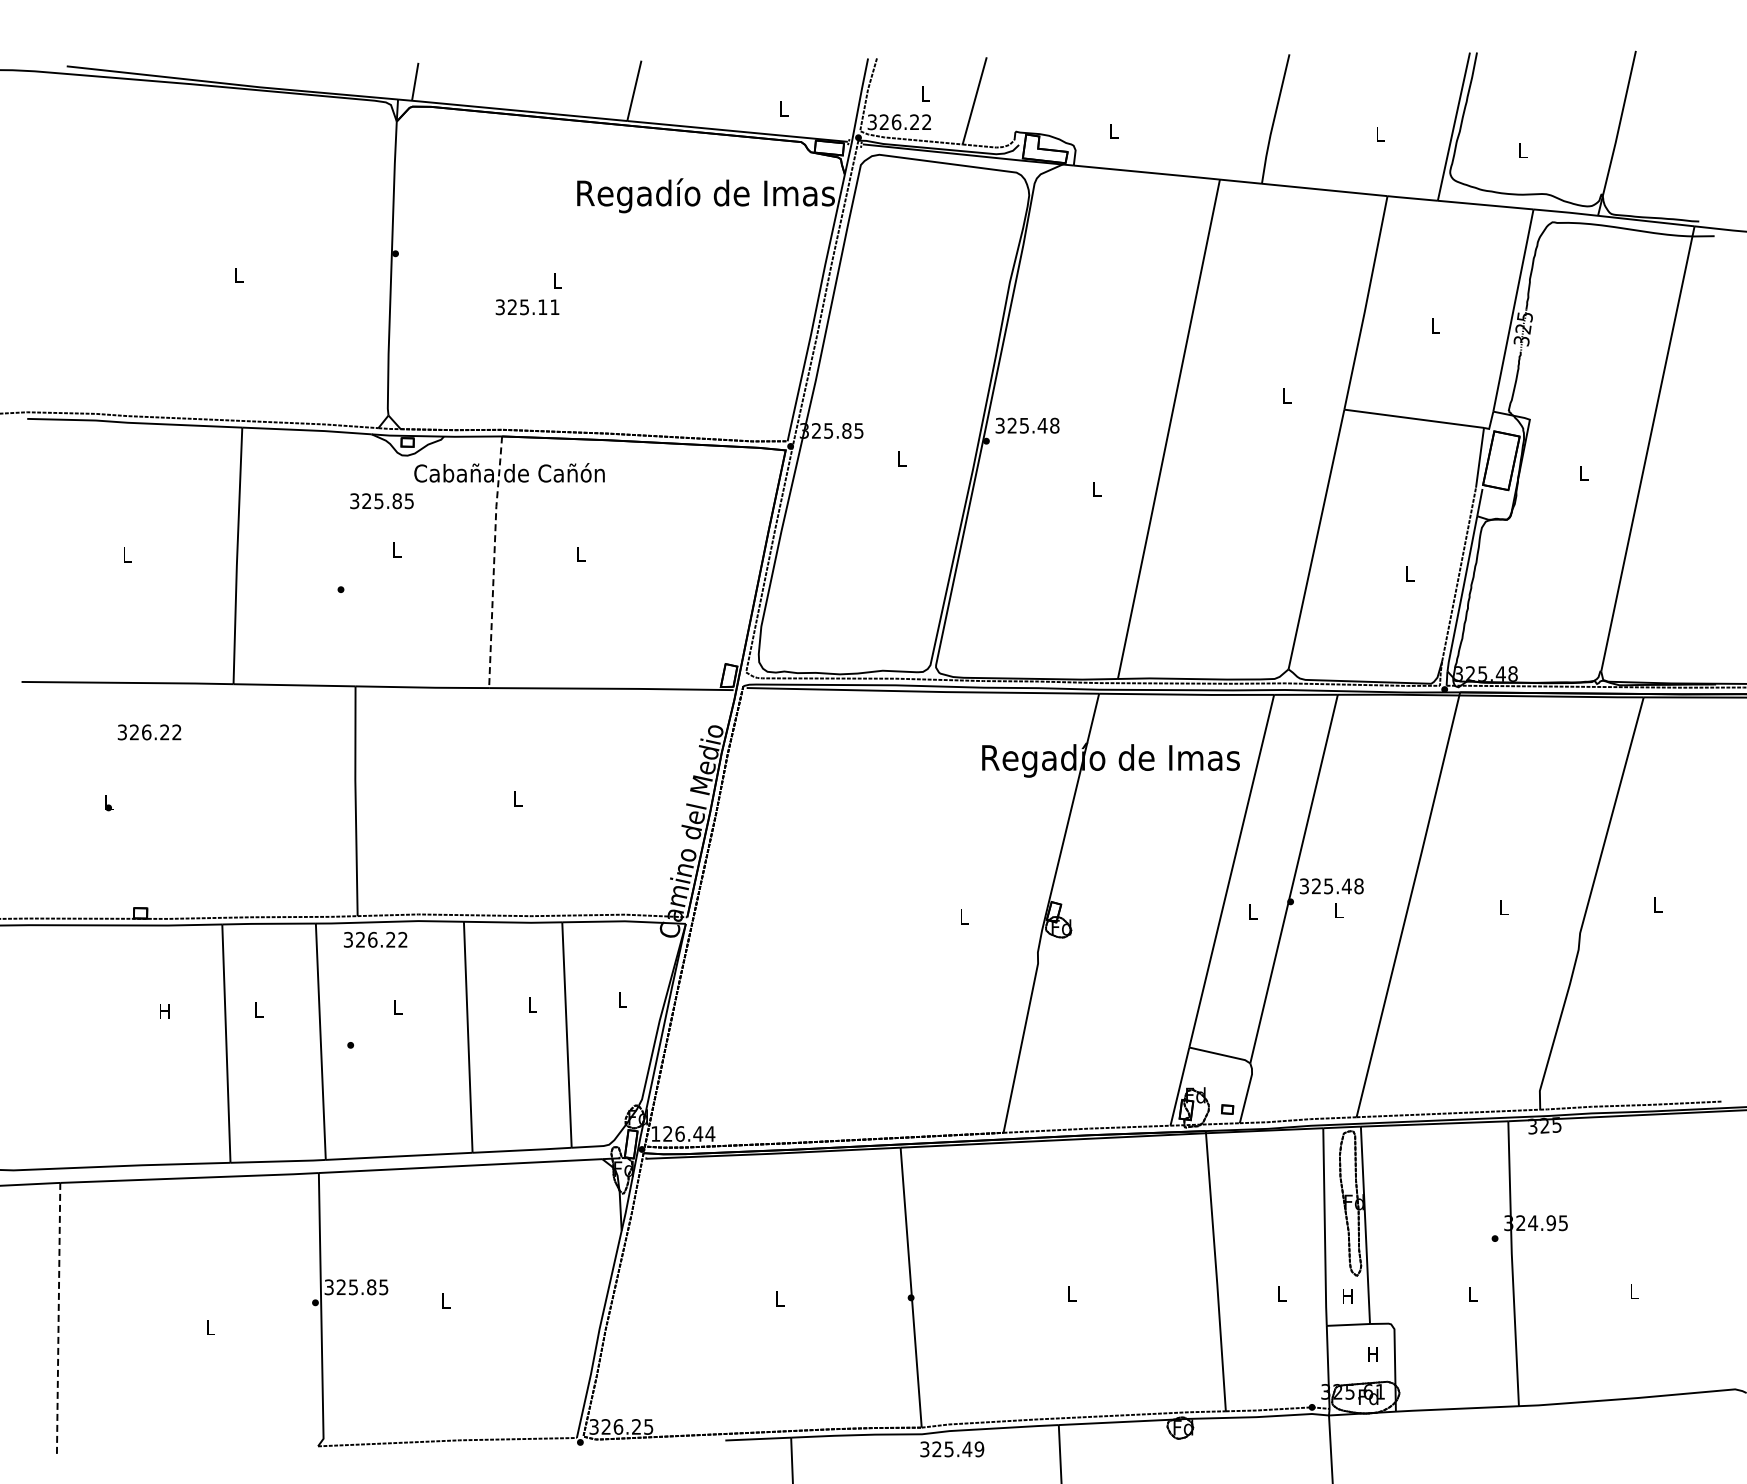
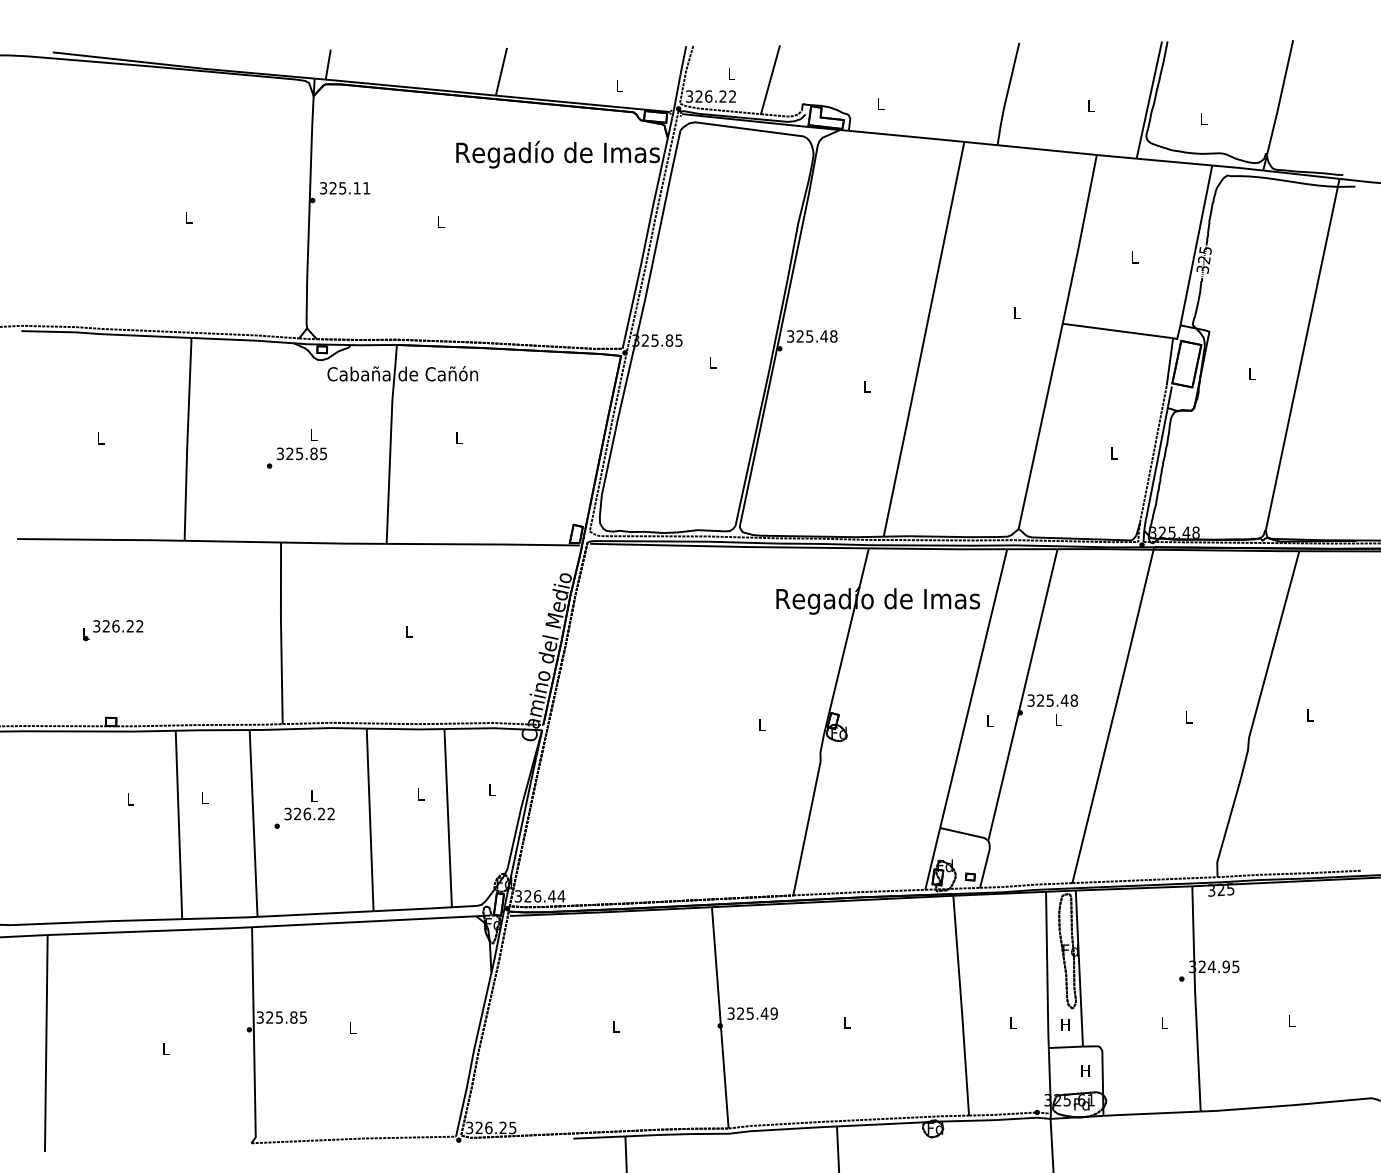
text: (527, 307) -> (345, 188), moved
text: (381, 501) -> (301, 454), moved
line: (494, 560) -> (390, 443), dashed -> solid
text: (149, 732) -> (118, 626), moved
text: (375, 939) -> (309, 813), moved
text: (164, 1011) -> (130, 799), H -> L
text: (655, 1133) -> (518, 895), 126.44 -> 326.44
line: (58, 1320) -> (46, 1043), dashed -> solid
text: (952, 1449) -> (752, 1013), moved

